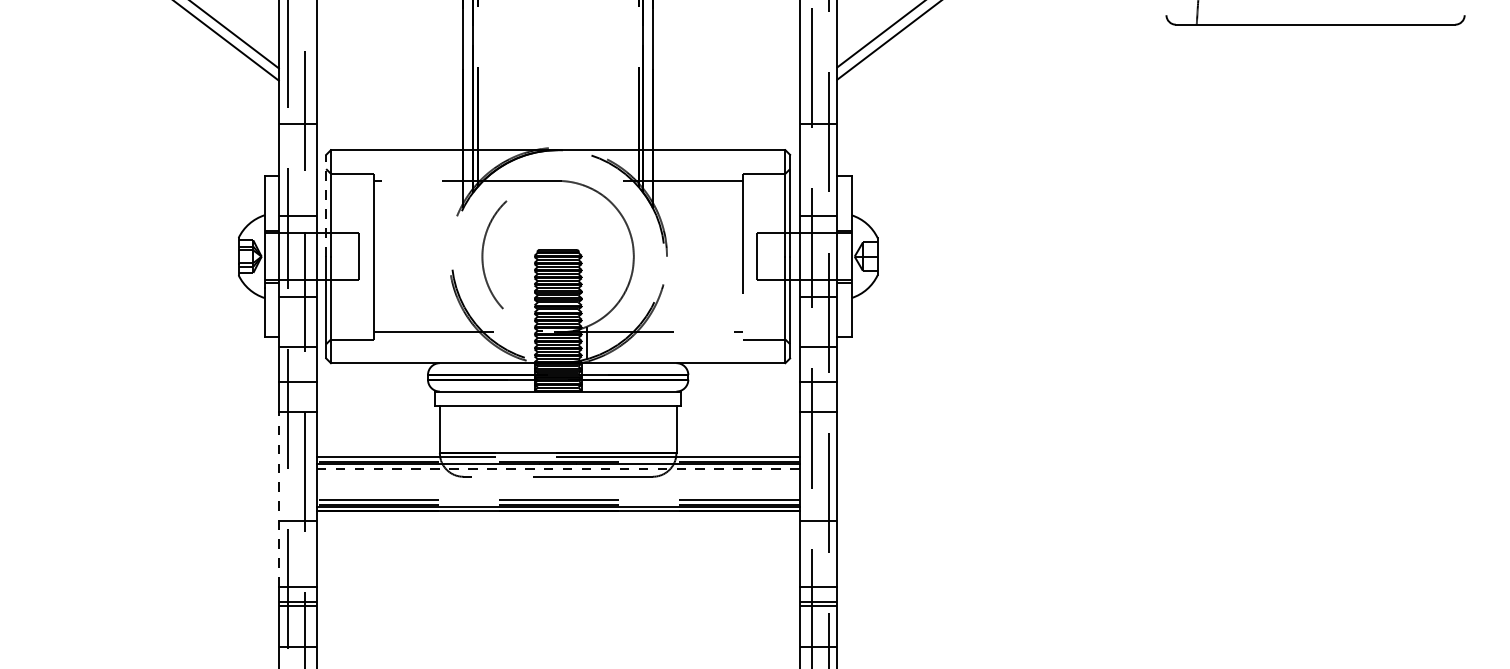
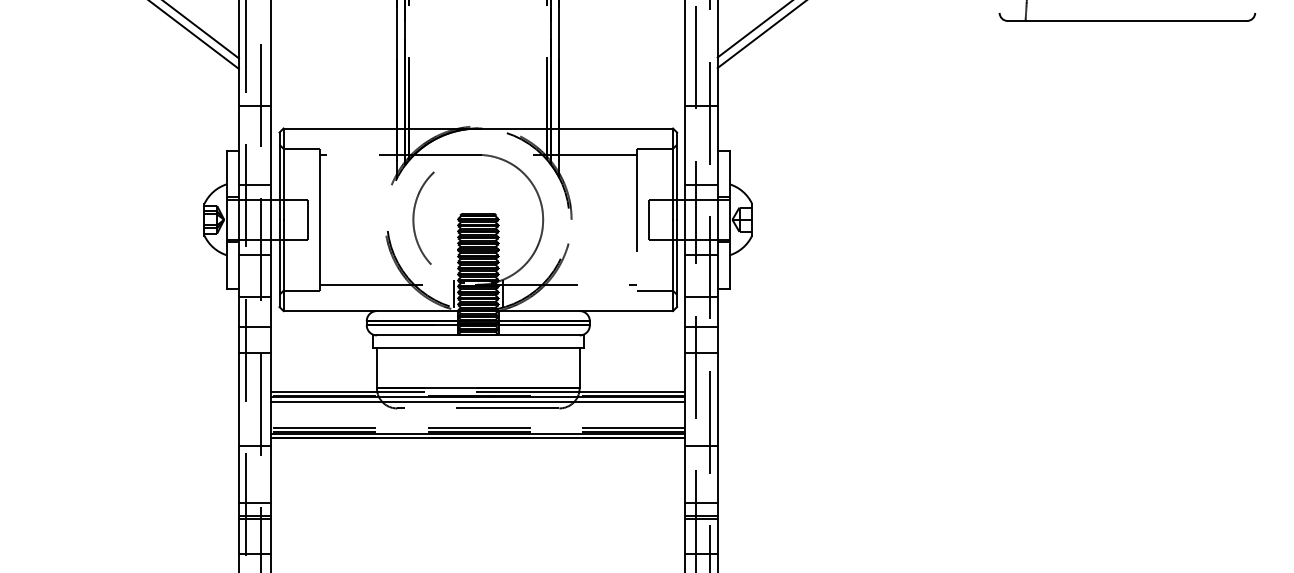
line: (326, 205) -> (279, 175), dashed -> solid
line: (529, 343) -> (453, 294), added
line: (557, 468) -> (477, 401), dashed -> solid
line: (278, 498) -> (238, 427), dashed -> solid

